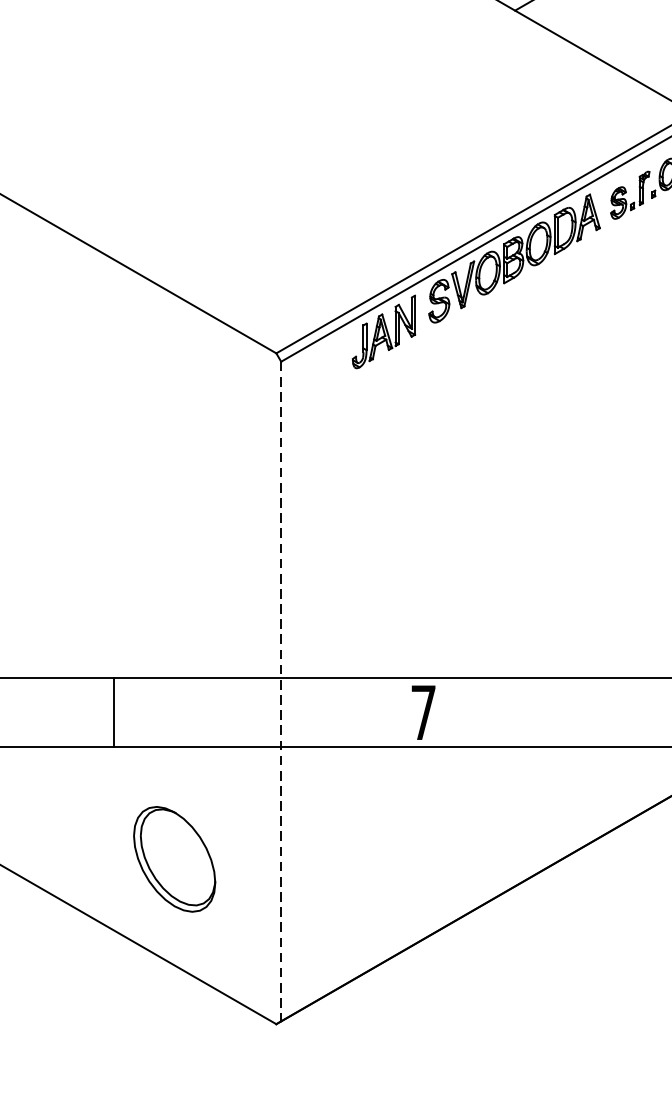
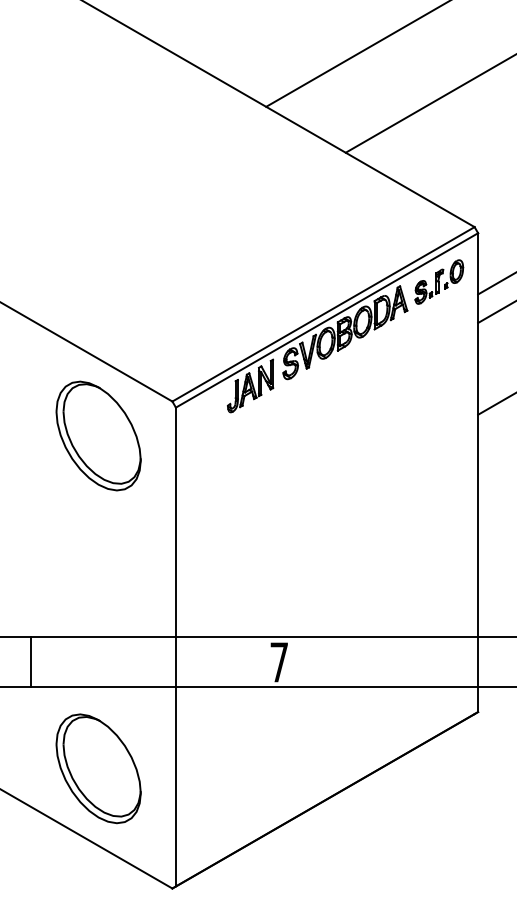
part: (174, 400) -> (98, 435), added
line: (280, 692) -> (175, 647), dashed -> solid
line: (113, 712) -> (31, 662), moved
part: (174, 858) -> (98, 768), size x1.43

